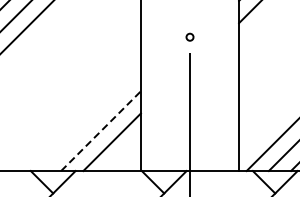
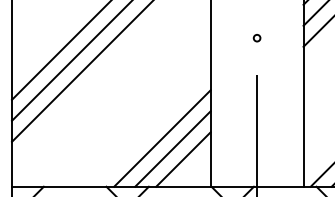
circle: (189, 37) -> (256, 38), moved
line: (90, 120) -> (162, 138), added
line: (101, 130) -> (173, 148), dashed -> solid

